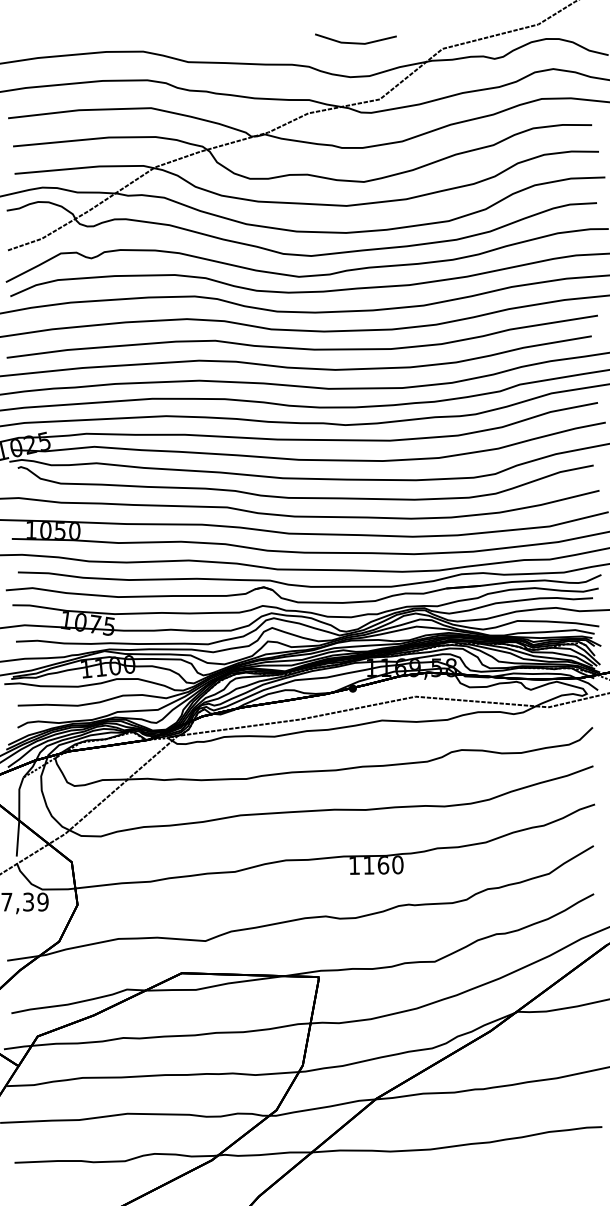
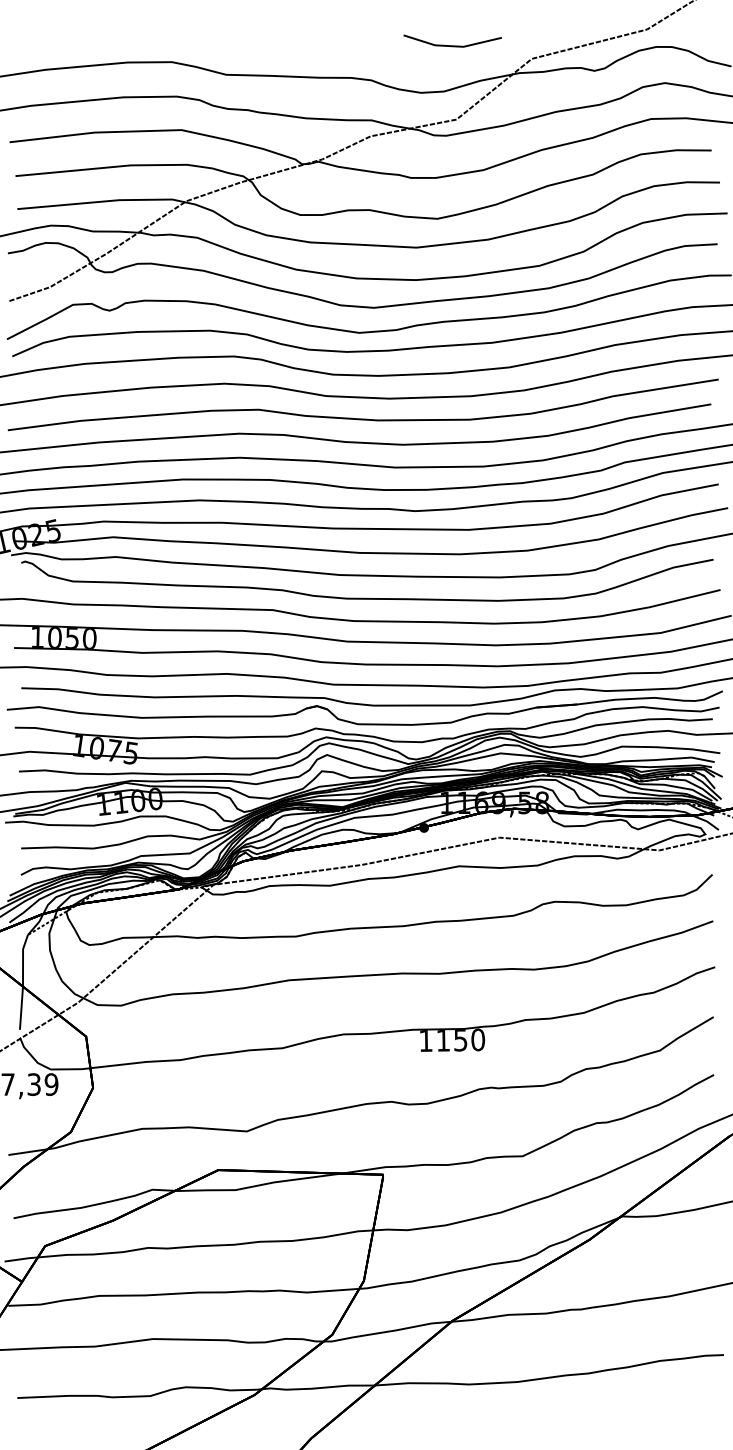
line: (355, 42) -> (452, 45), moved
text: (383, 865) -> (460, 1040), 1160 -> 1150

